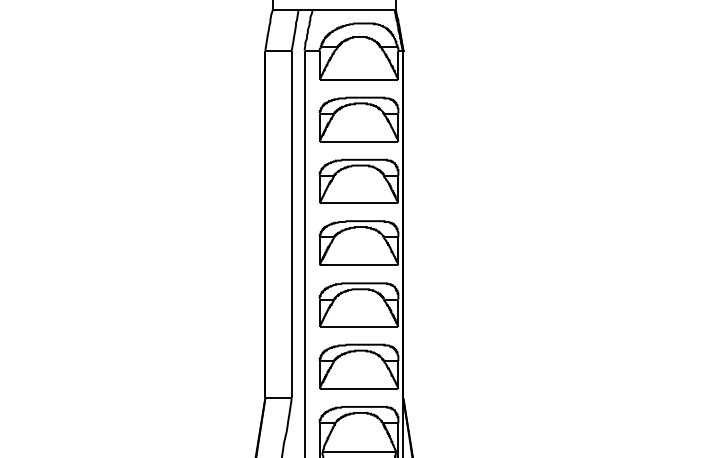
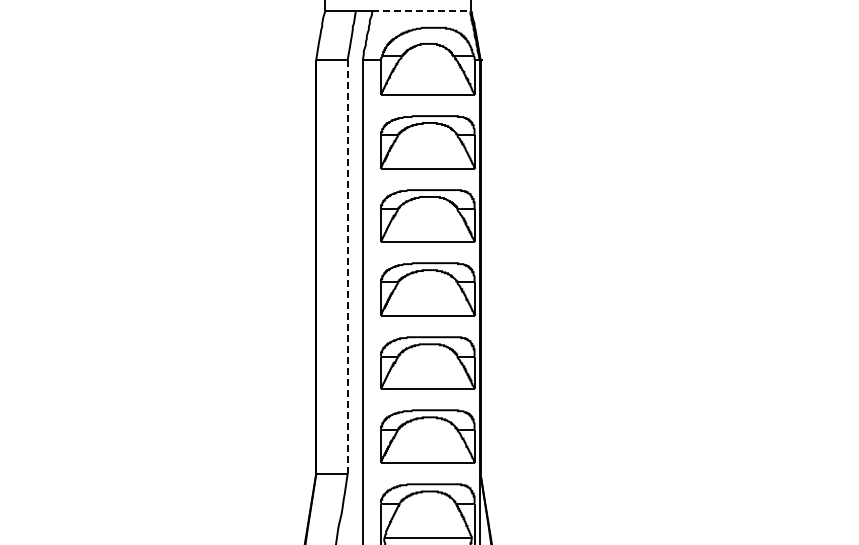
line: (353, 9) -> (421, 11), solid -> dashed
line: (291, 223) -> (347, 266), solid -> dashed

